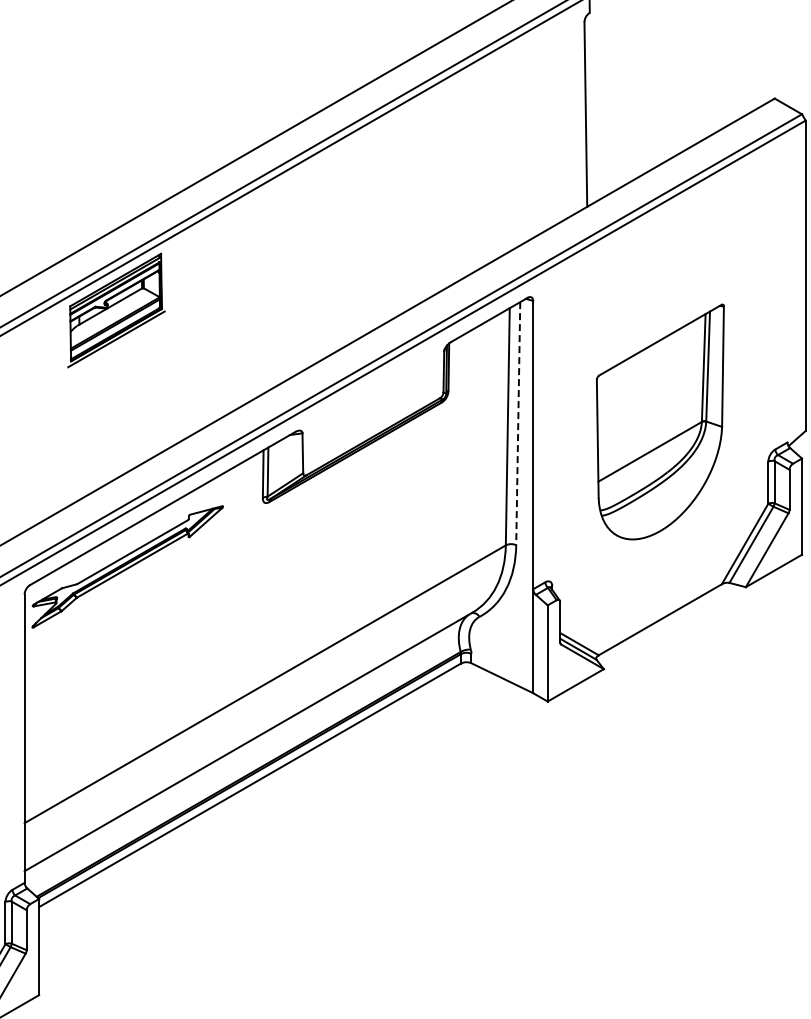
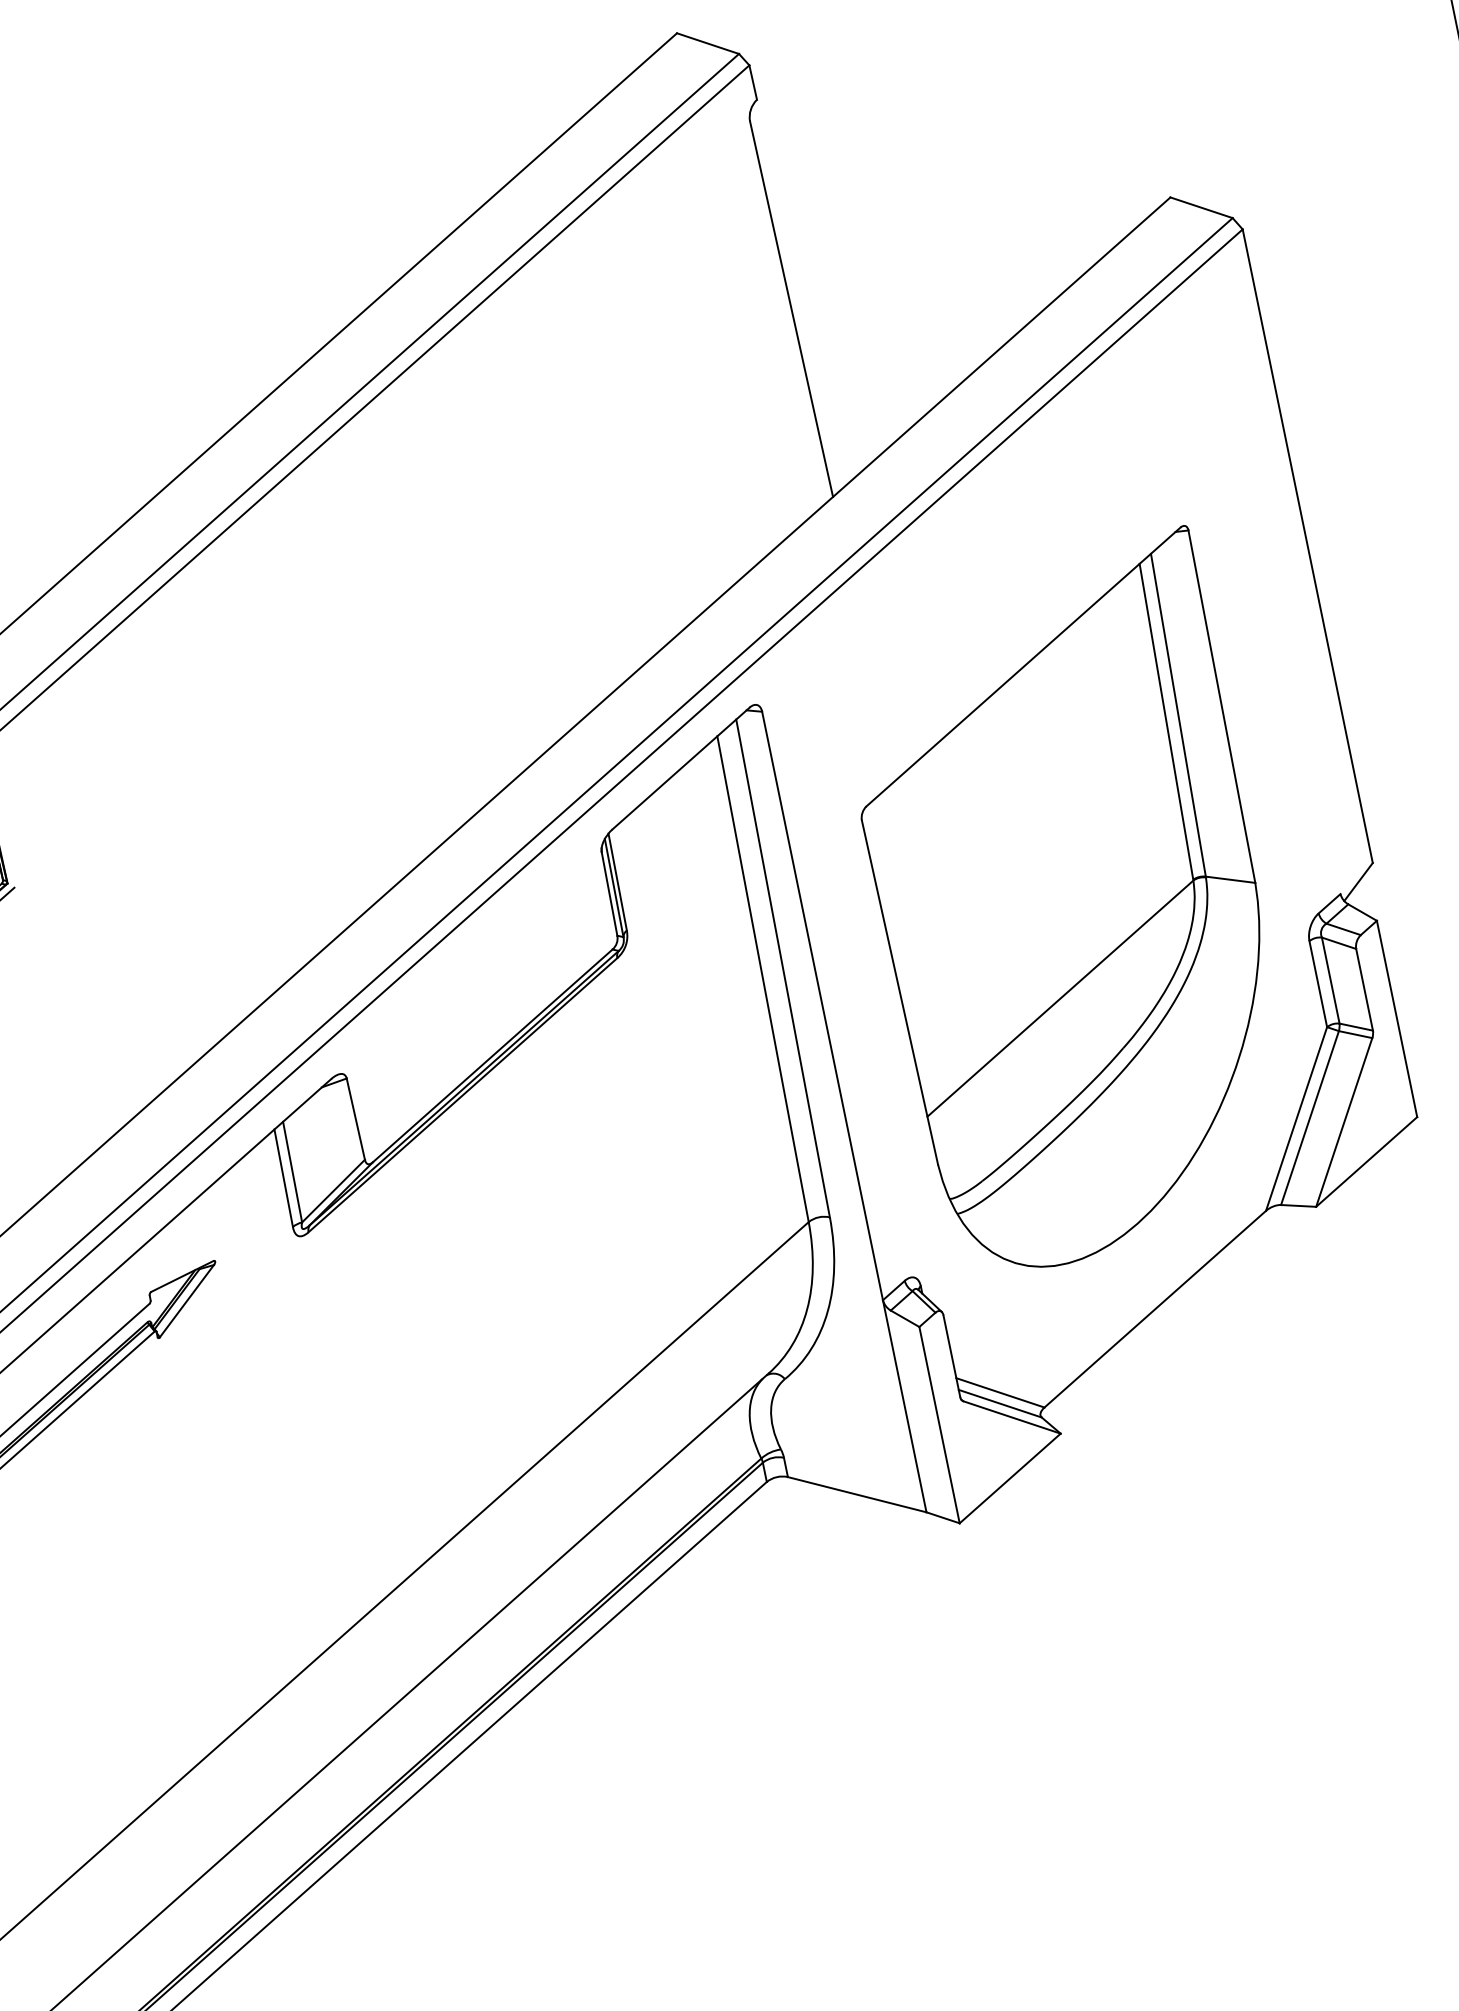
part: (660, 421) -> (1072, 904), size x1.43
line: (518, 423) -> (783, 967), dashed -> solid

